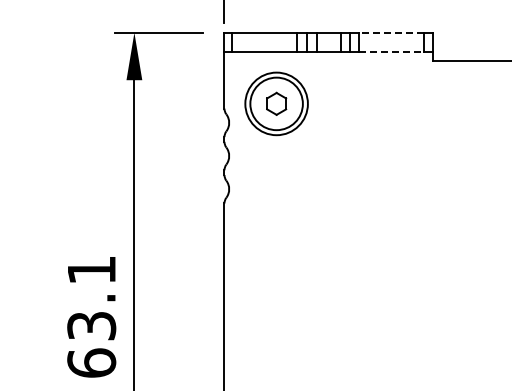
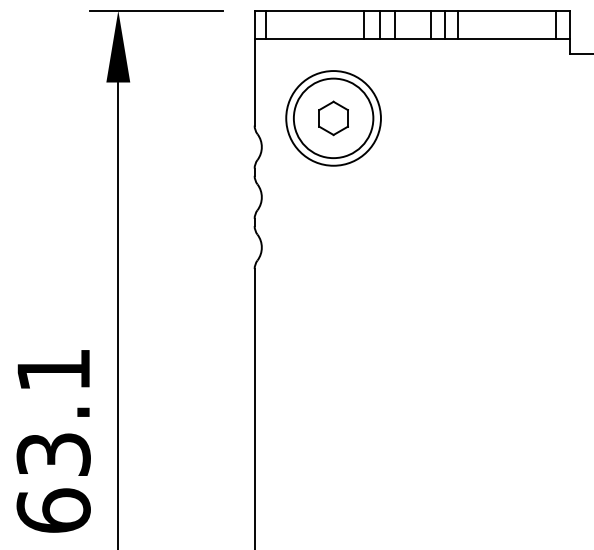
line: (390, 32) -> (505, 10), dashed -> solid
line: (391, 51) -> (507, 39), dashed -> solid

